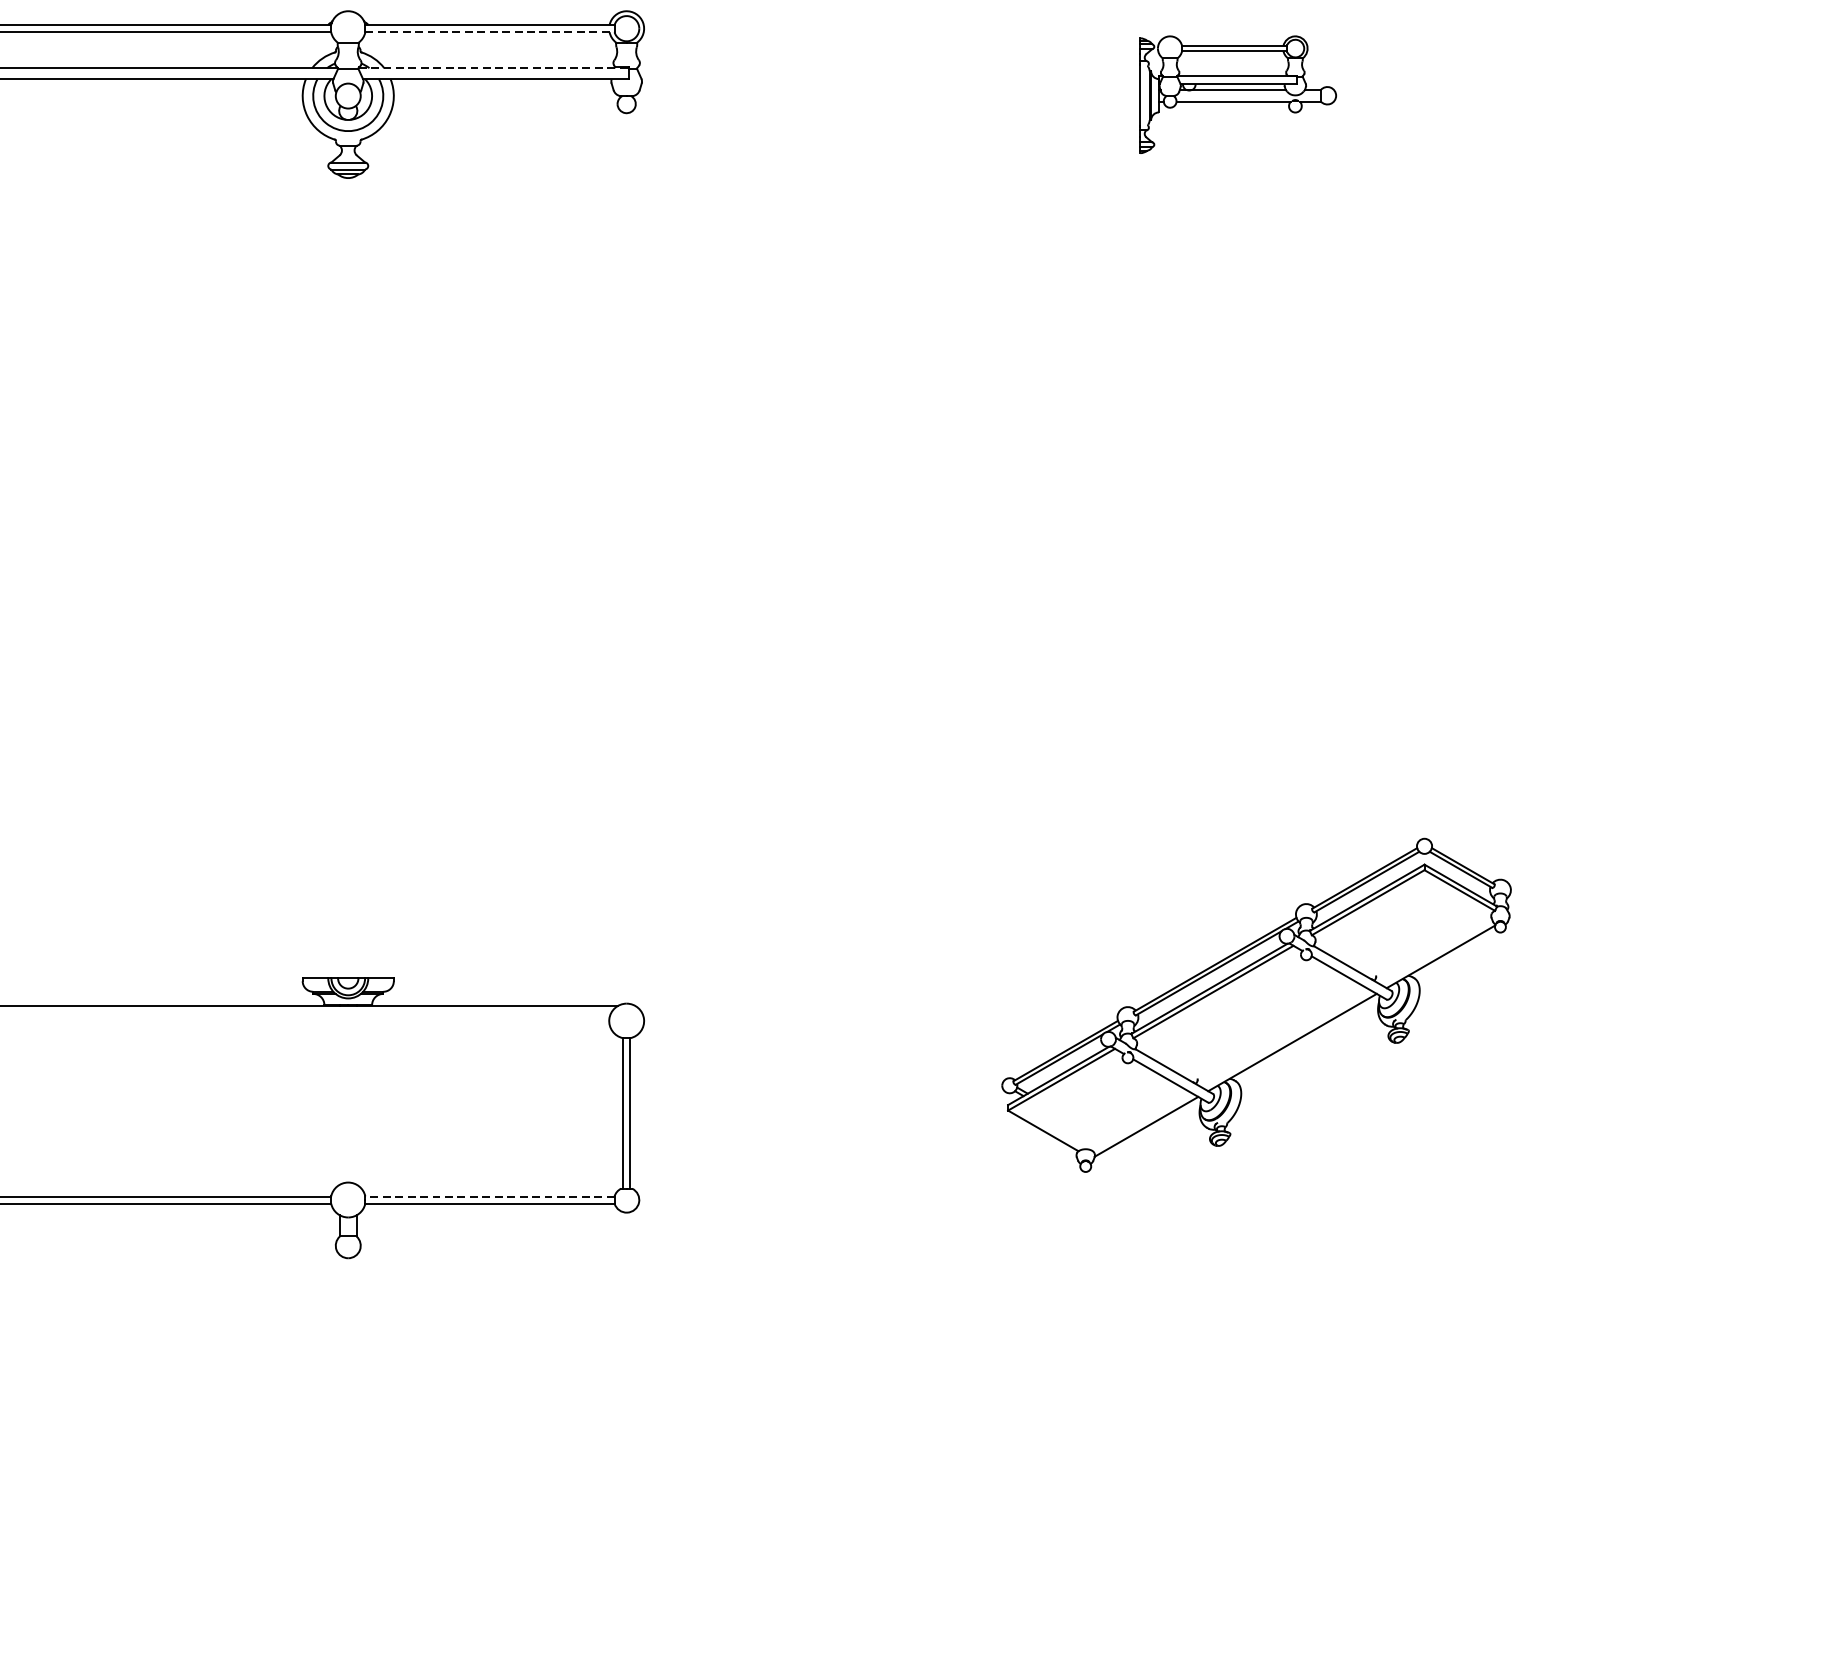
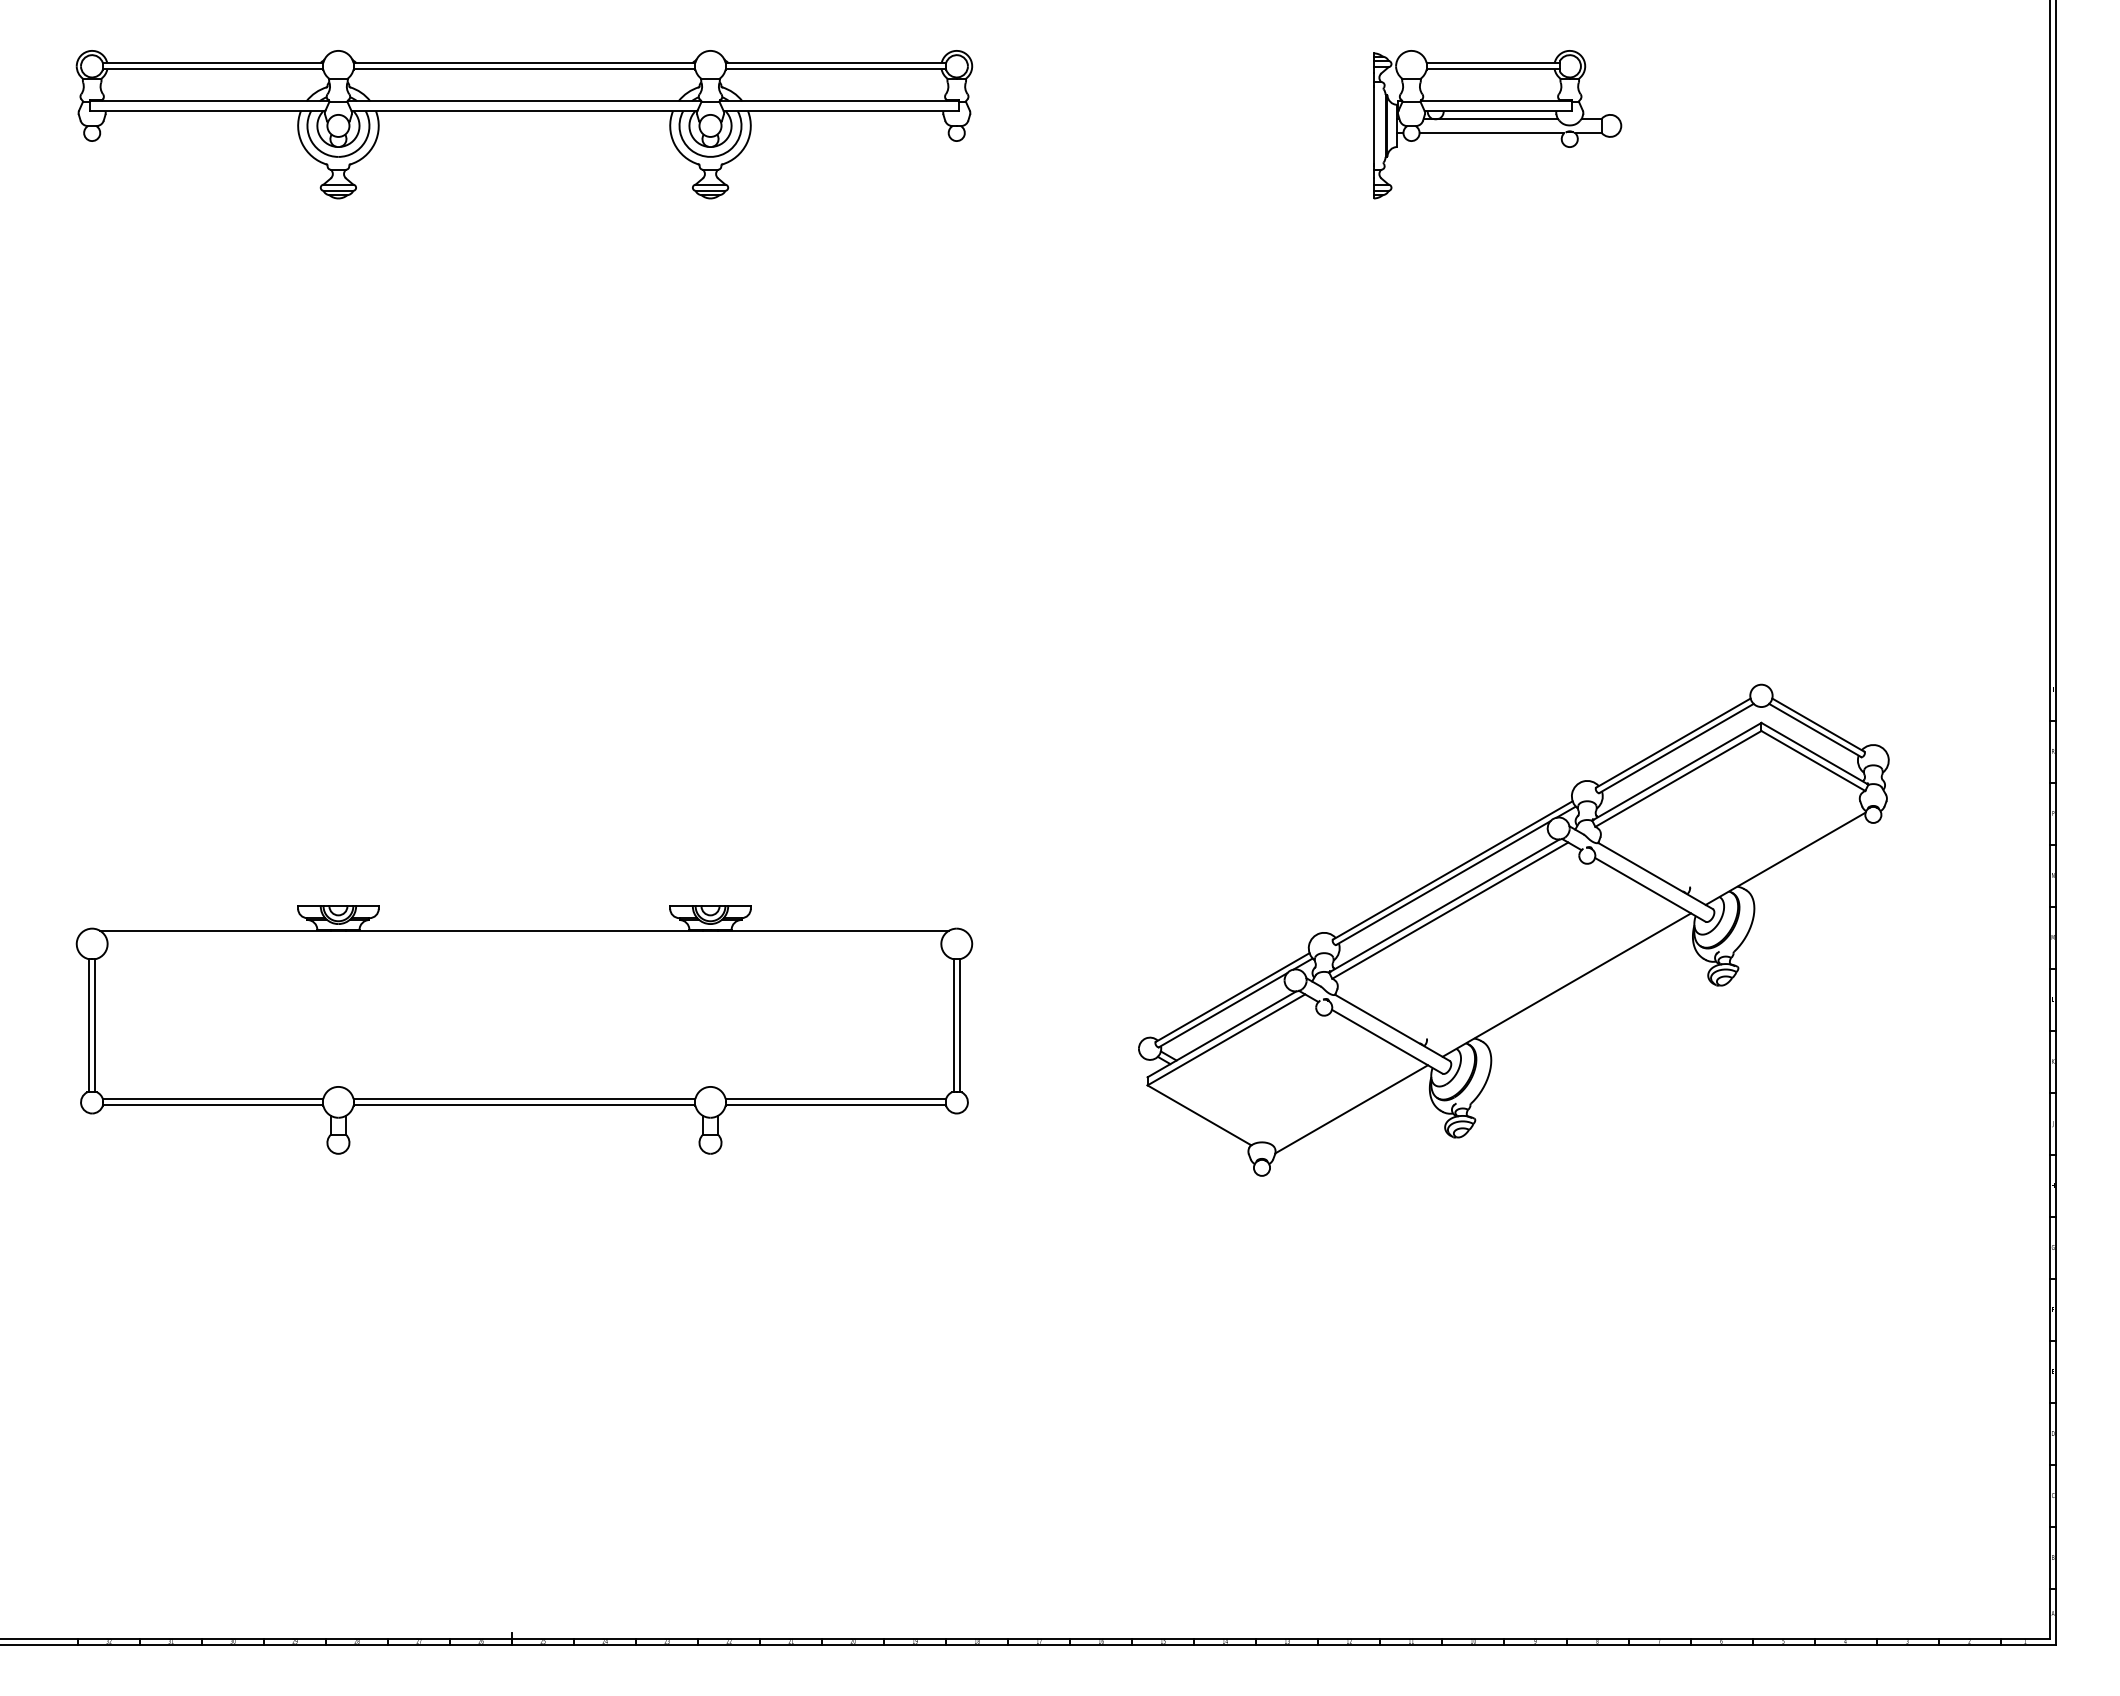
line: (490, 32) -> (836, 69), dashed -> solid
line: (494, 68) -> (839, 101), dashed -> solid
part: (1238, 94) -> (1497, 124), size x1.43
part: (1256, 1004) -> (1513, 929), size x1.67
line: (489, 1196) -> (835, 1099), dashed -> solid

